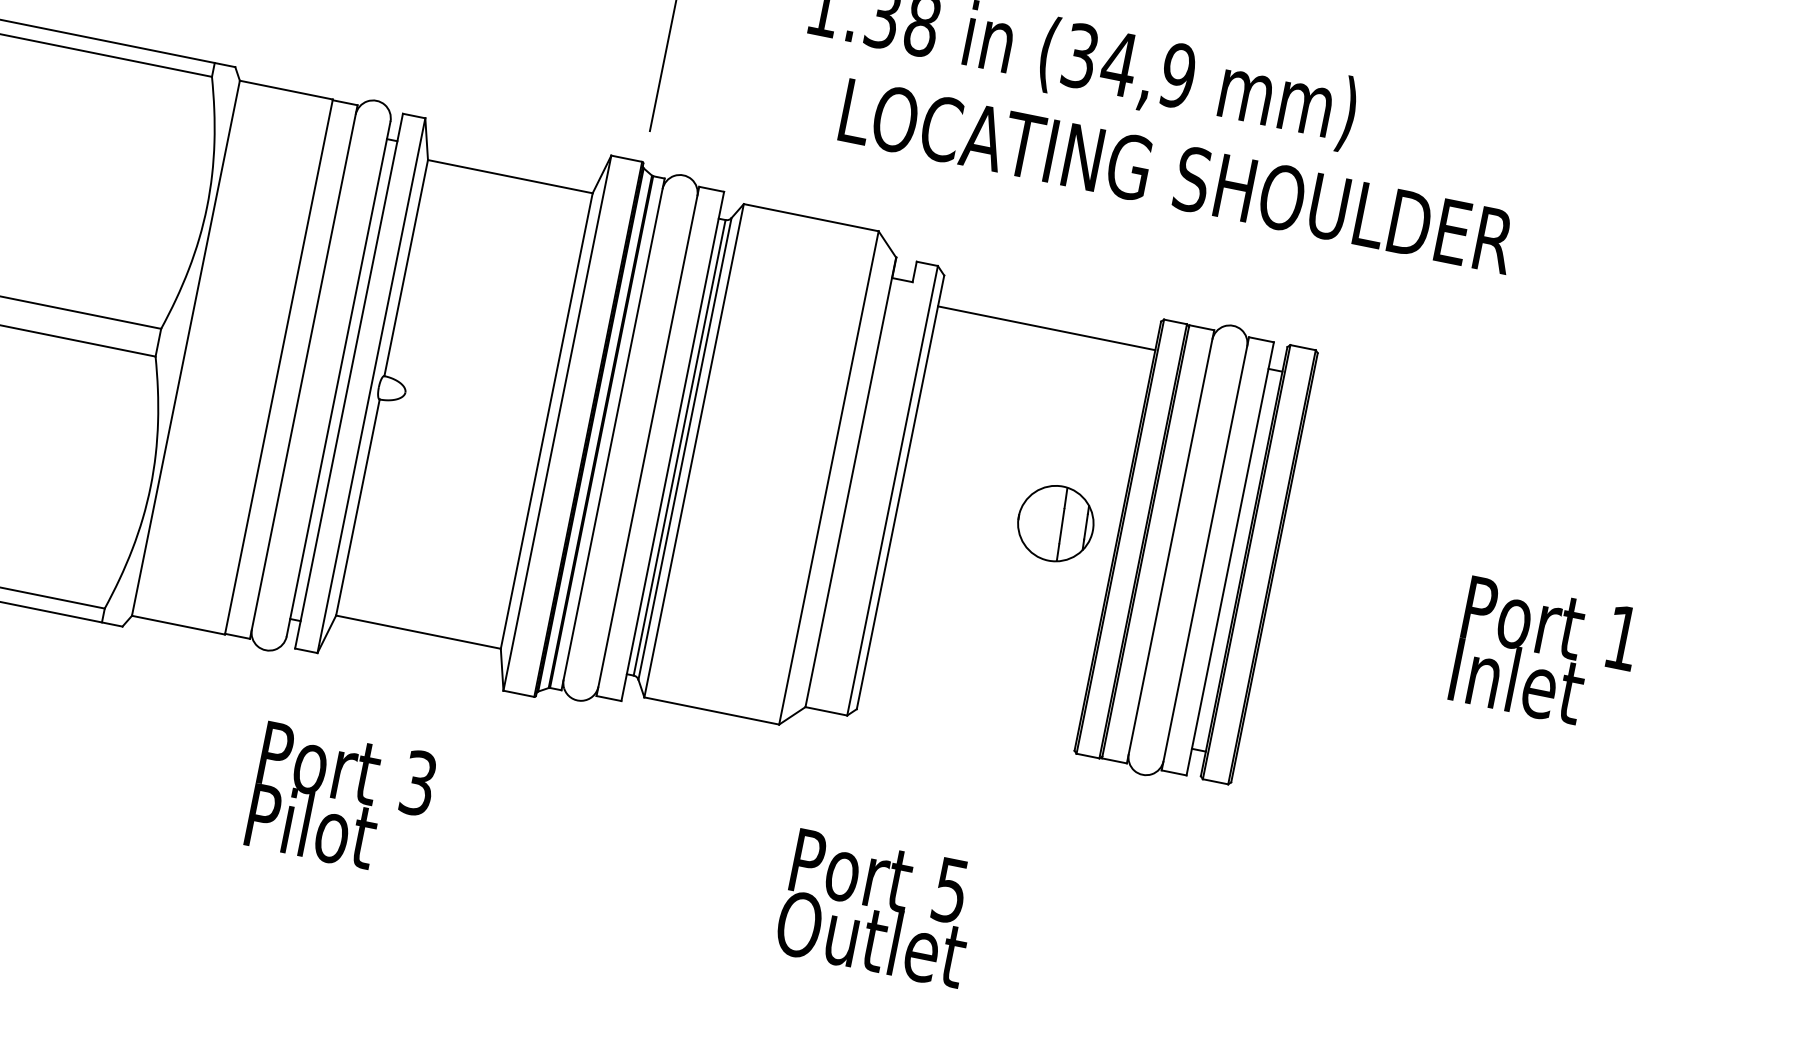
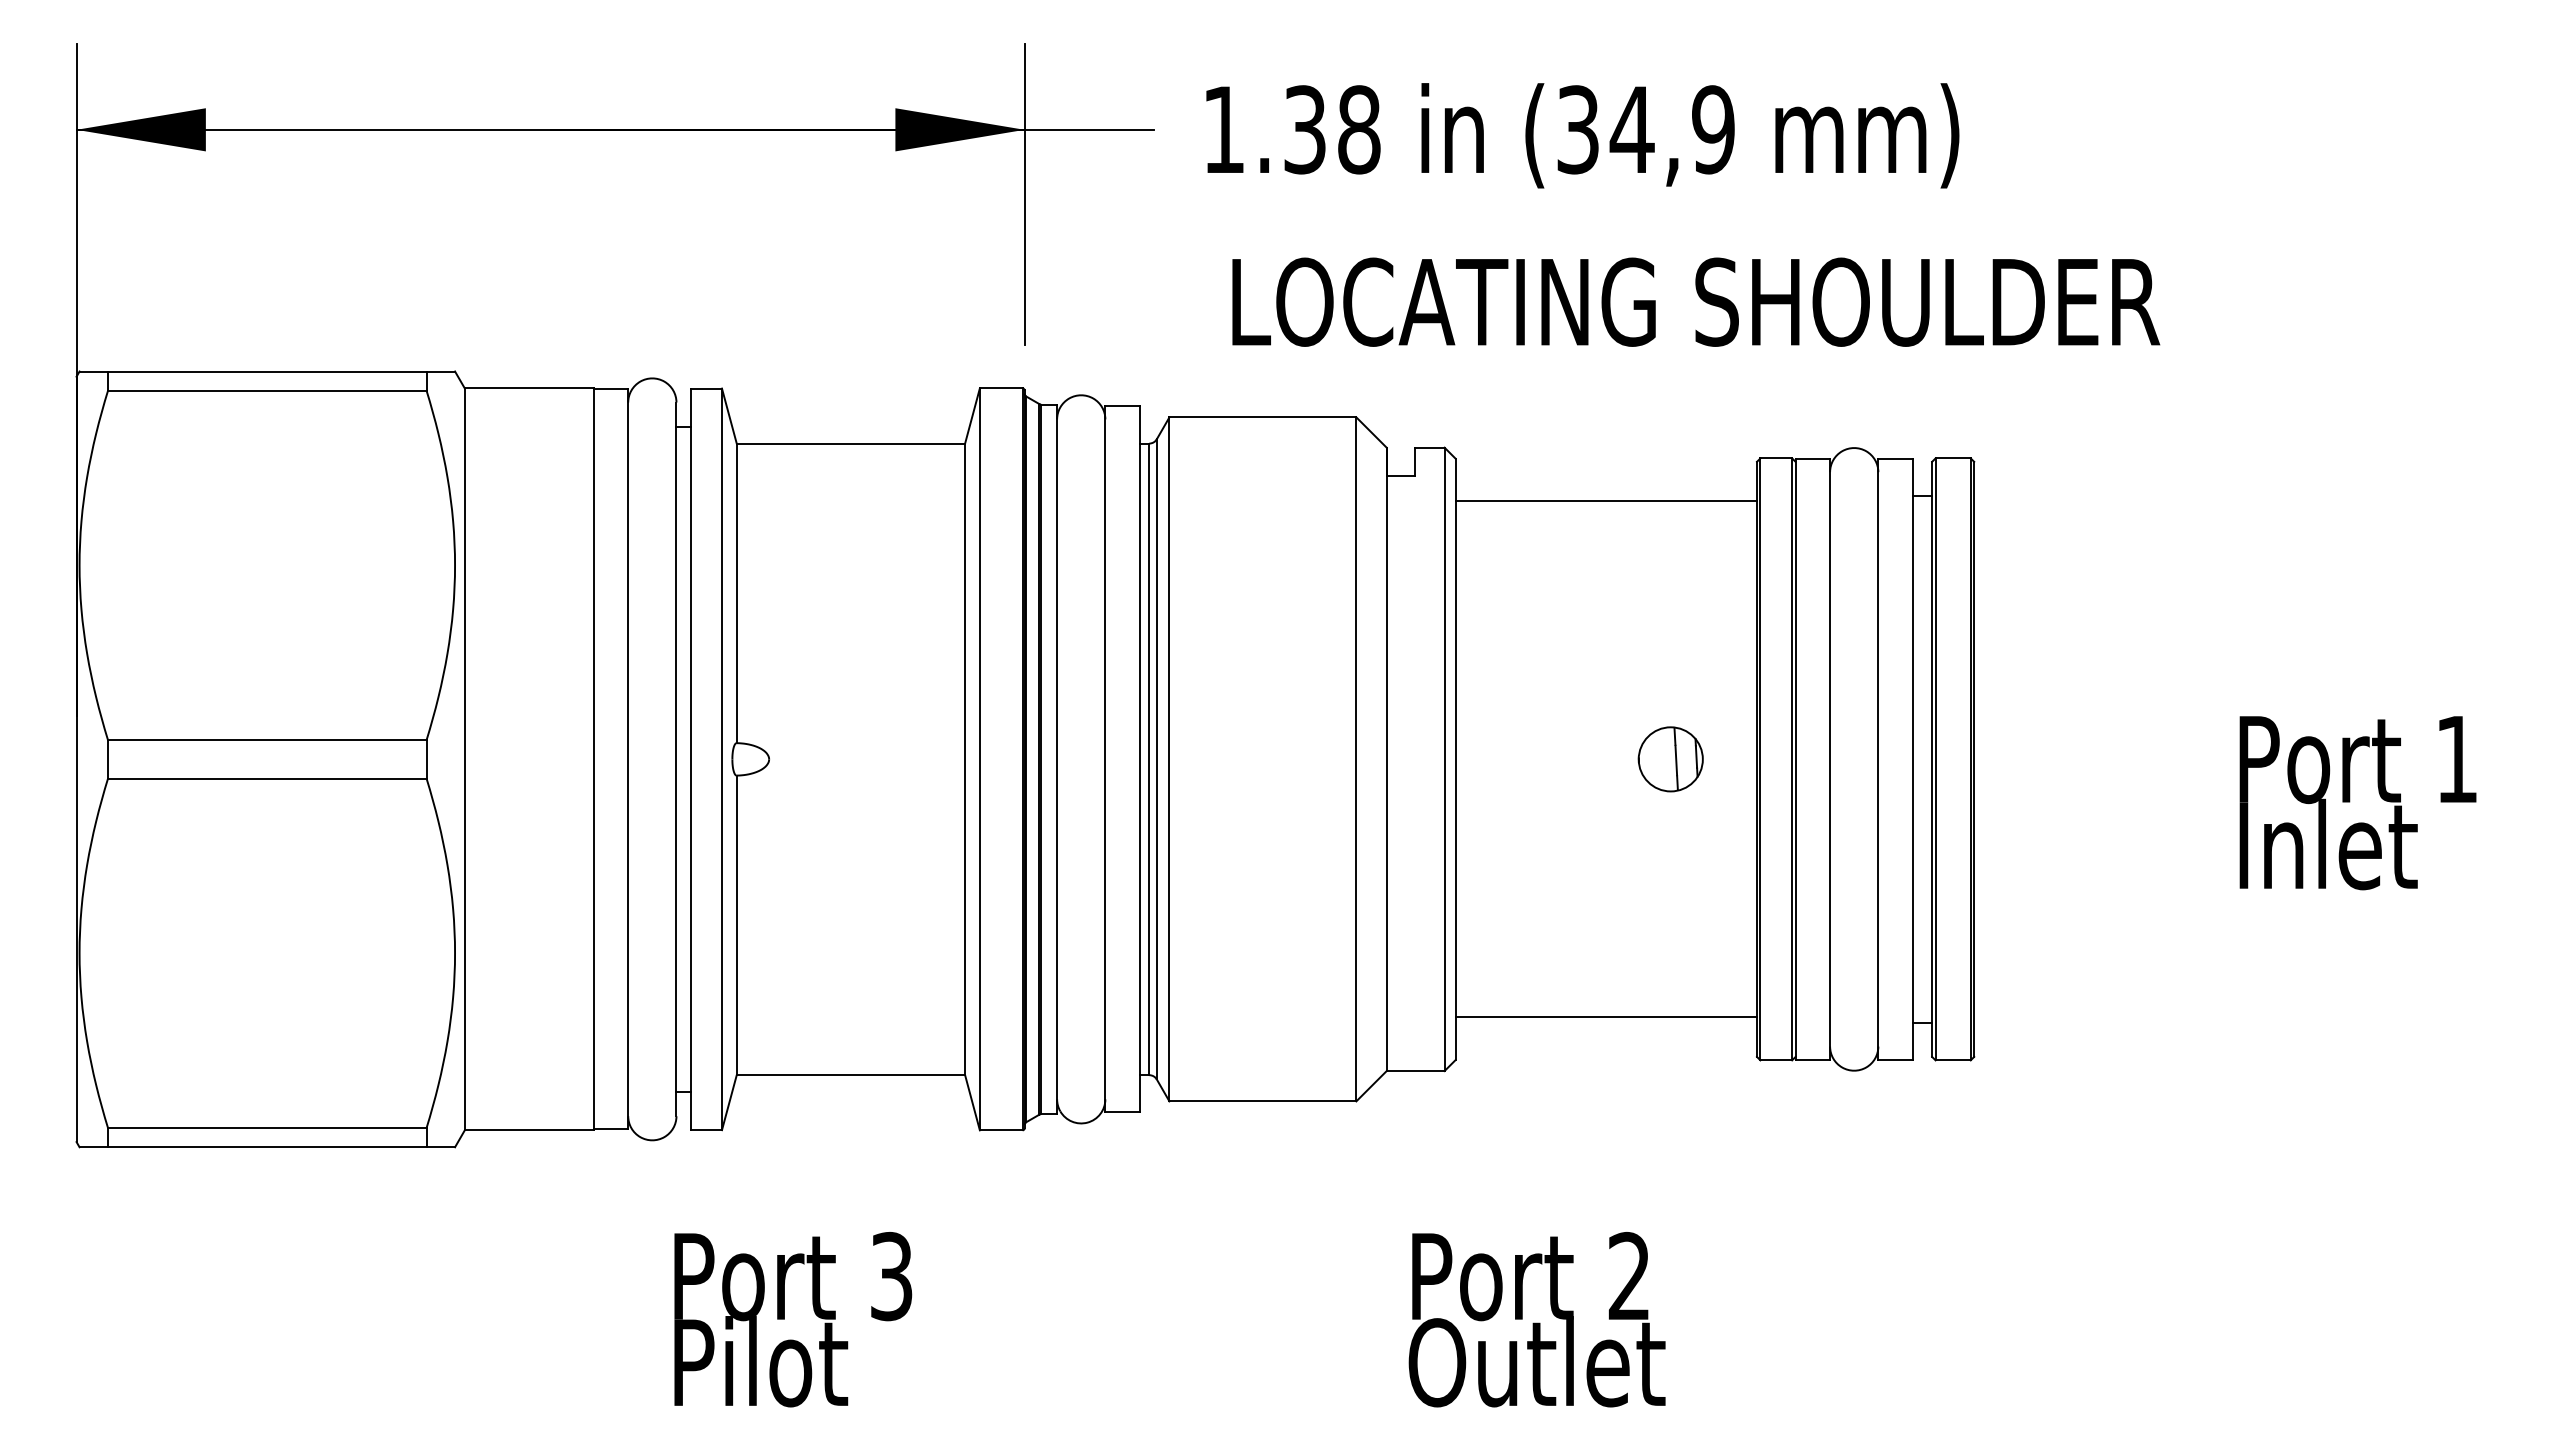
text: (1178, 176) -> (1696, 301), moved
part: (1055, 523) -> (1670, 759), size x0.62
line: (971, 700) -> (1605, 1017), added
text: (949, 890) -> (1628, 1276), 5 -> 2

